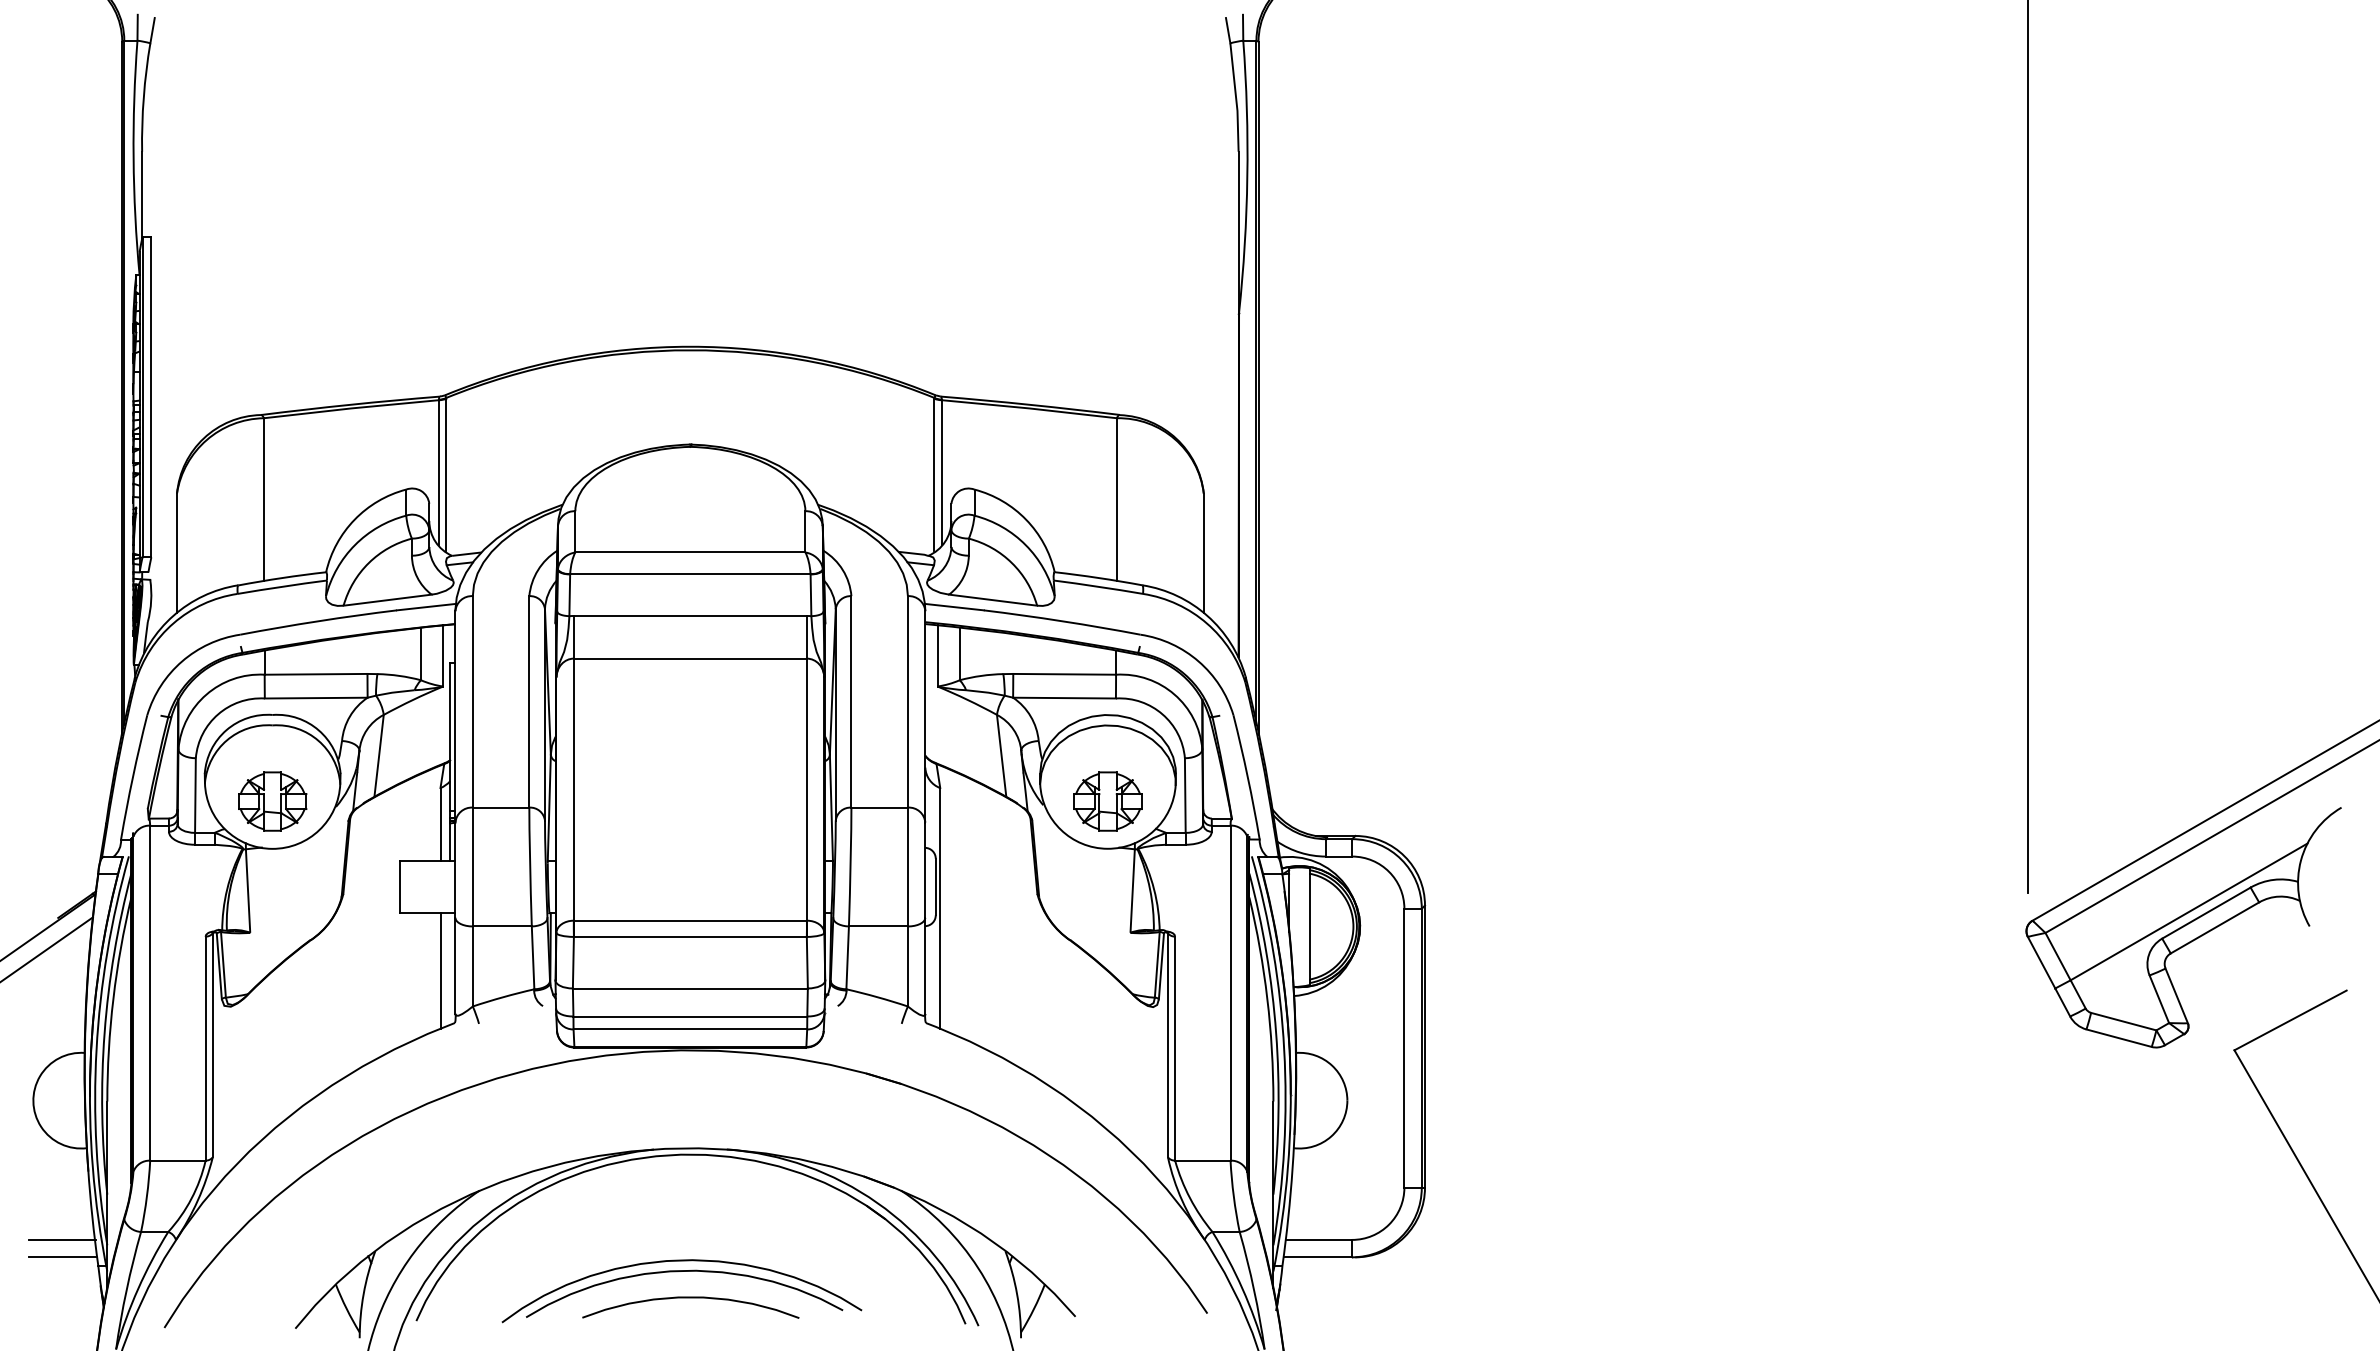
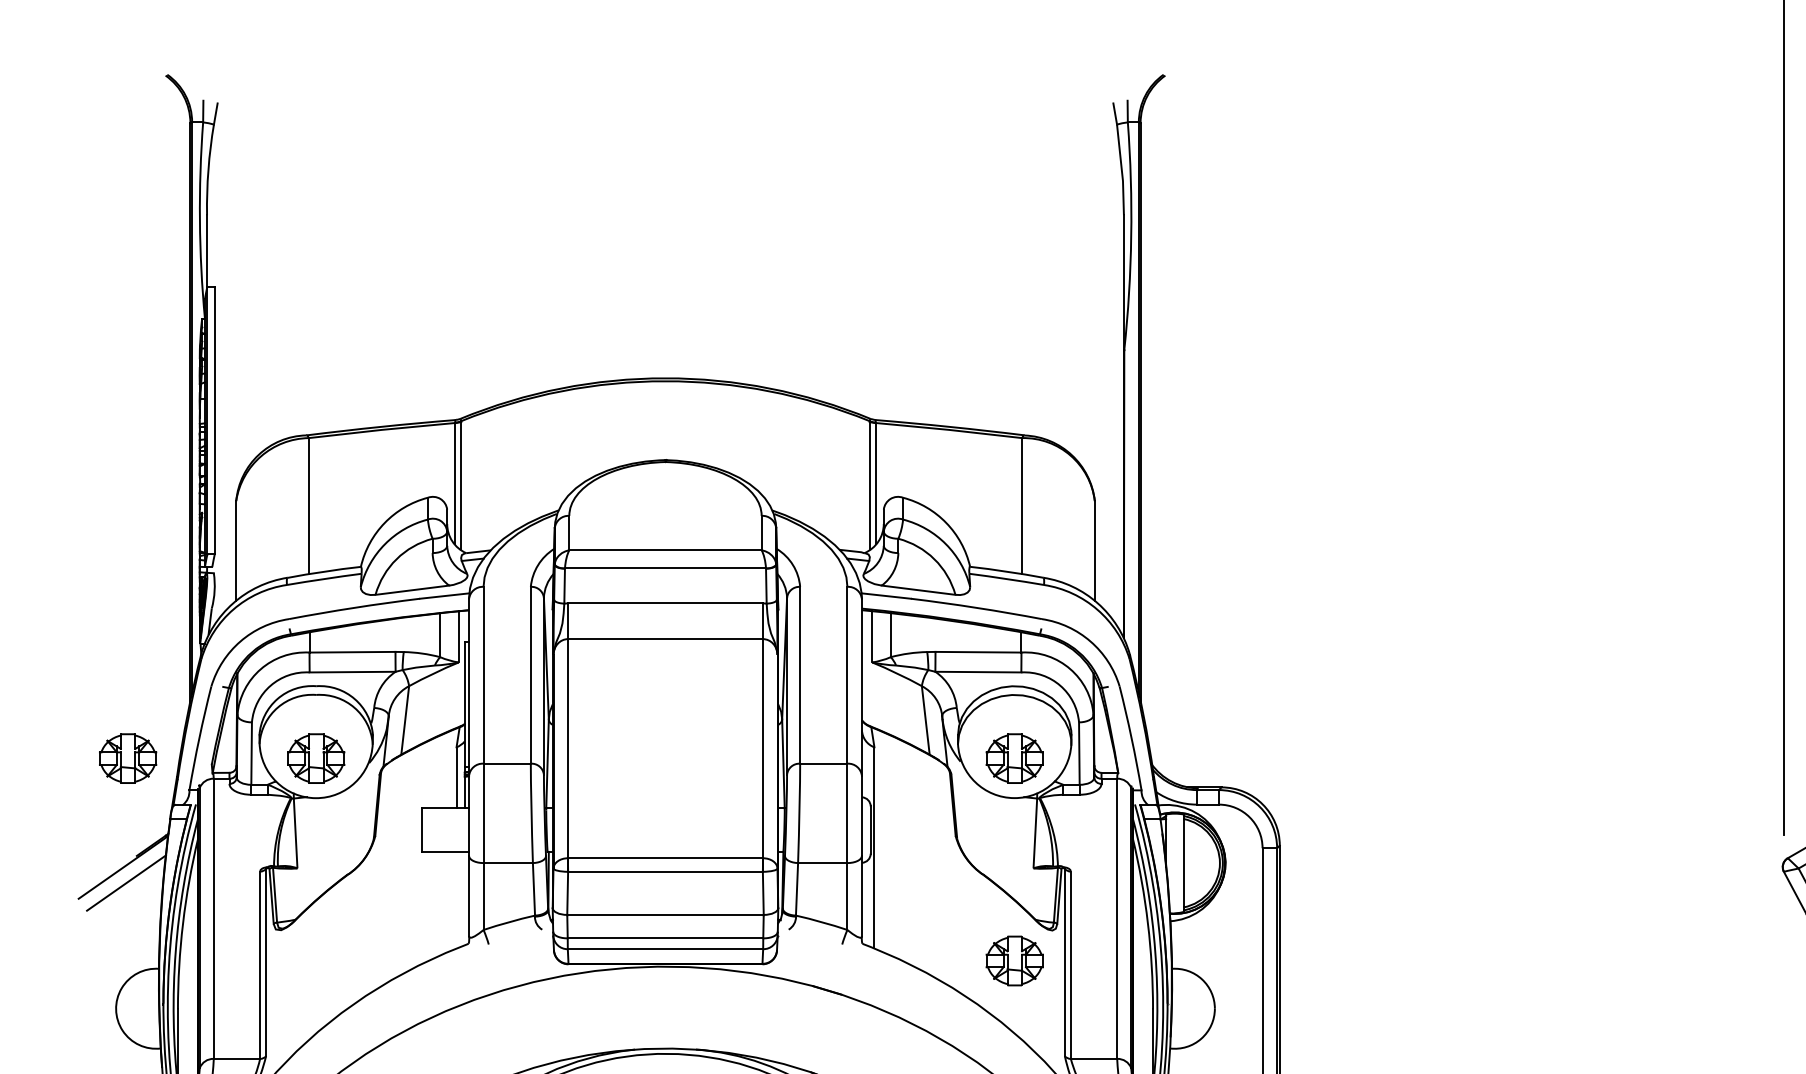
part: (47, 801) -> (127, 758), added
line: (440, 970) -> (456, 899), removed
part: (1107, 1043) -> (1014, 960), added

